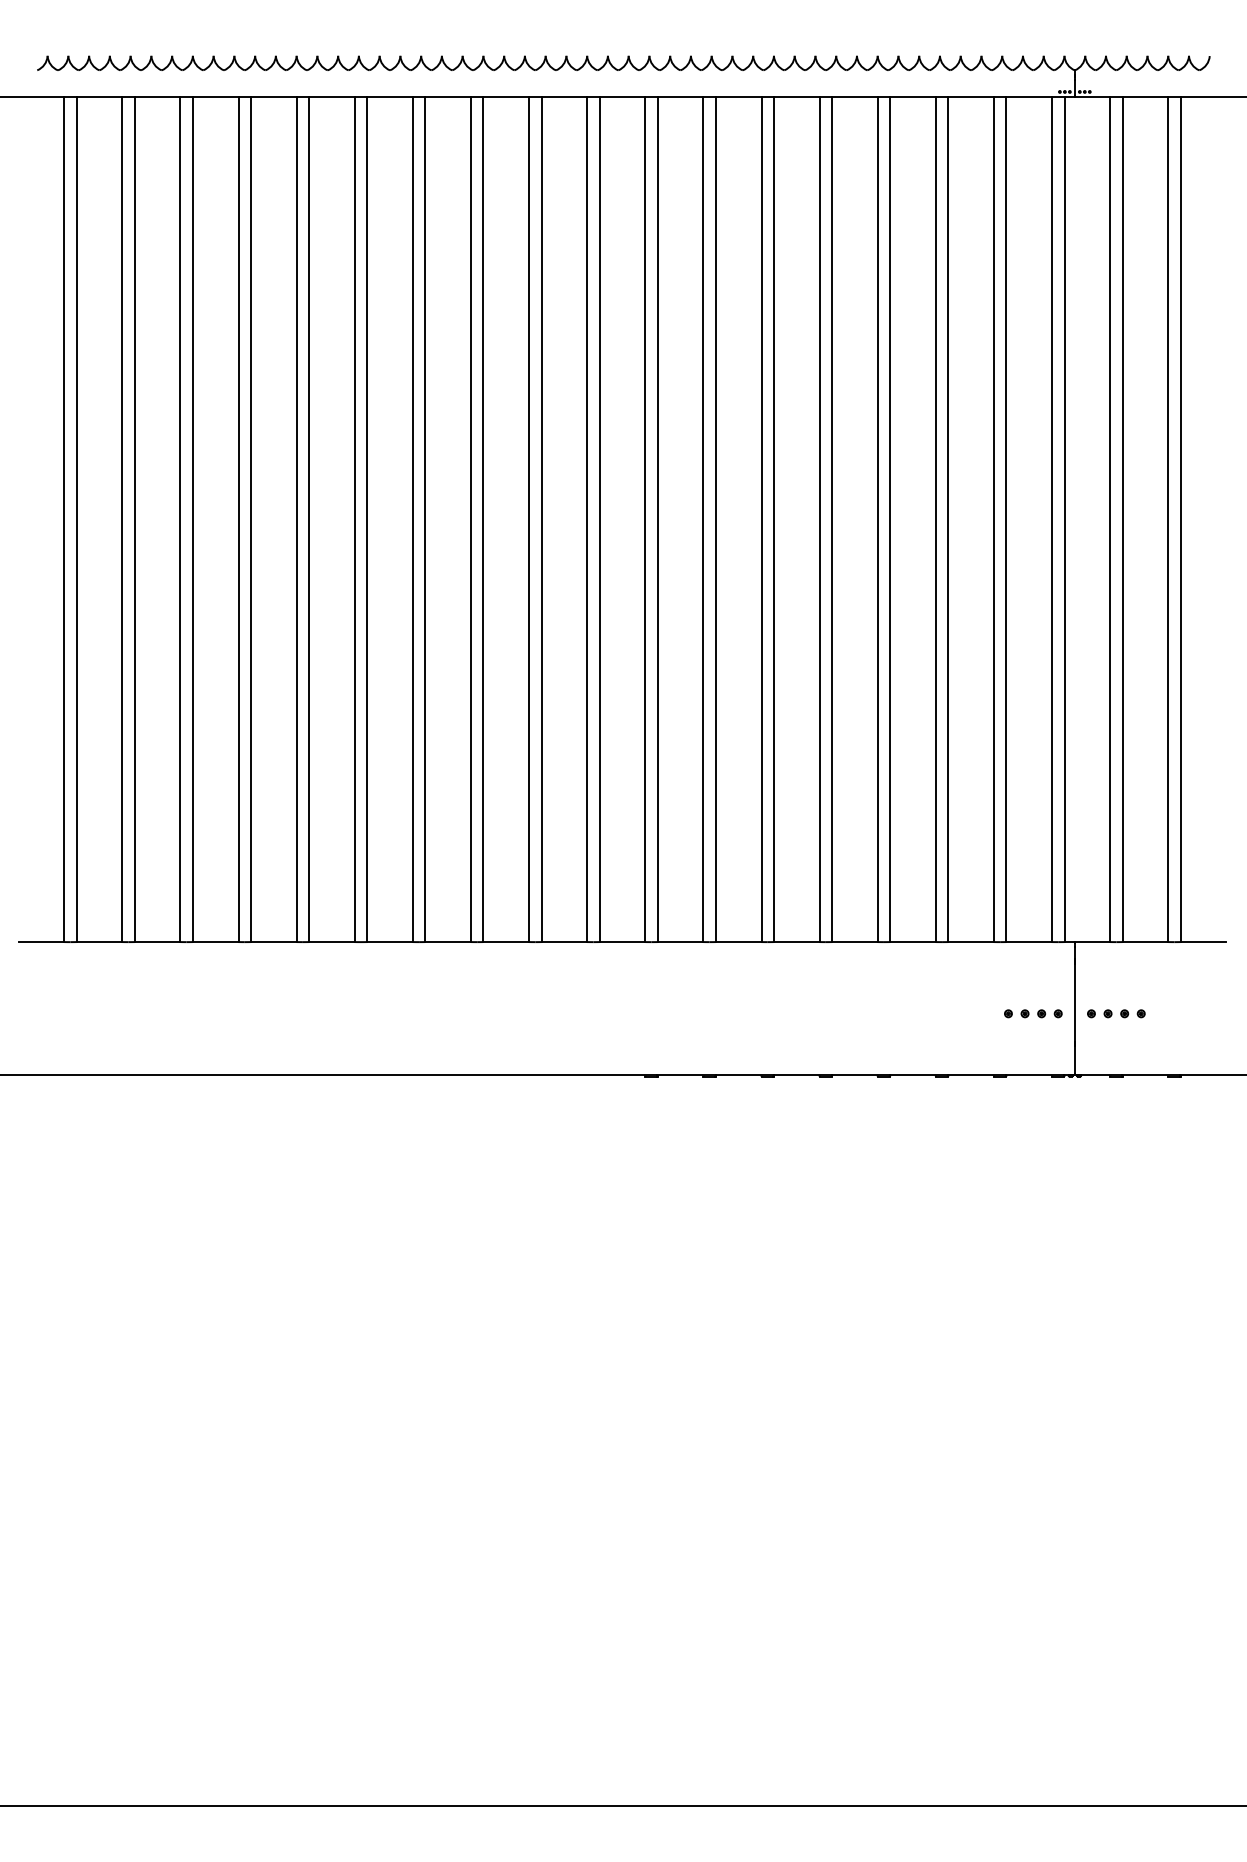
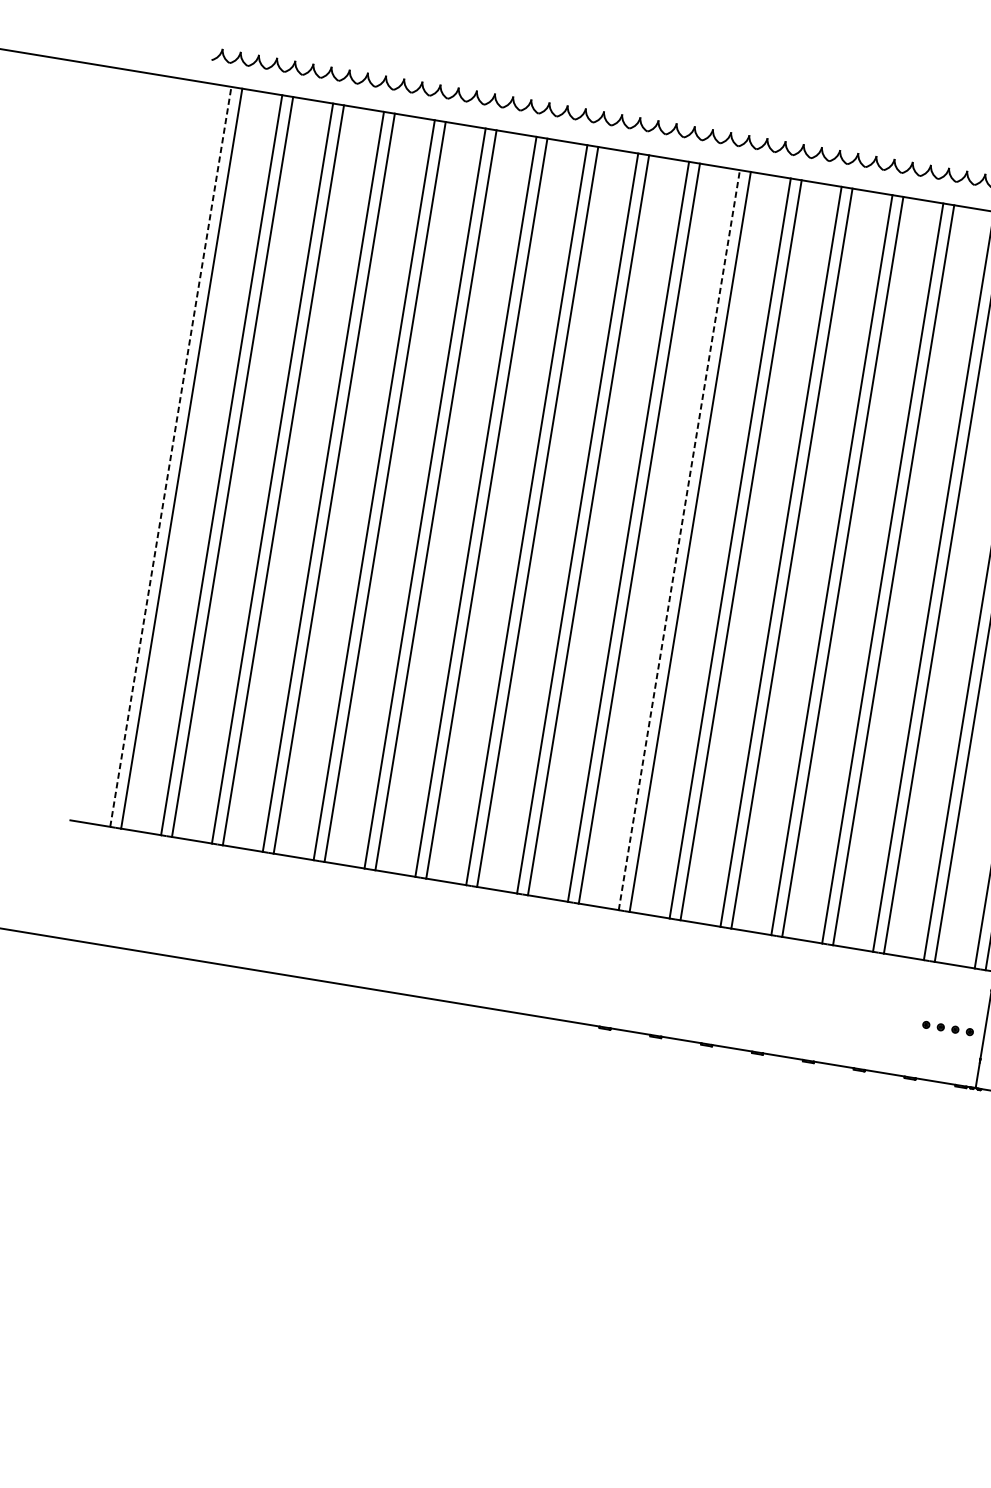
line: (64, 519) -> (171, 457), solid -> dashed
line: (645, 519) -> (679, 540), solid -> dashed

